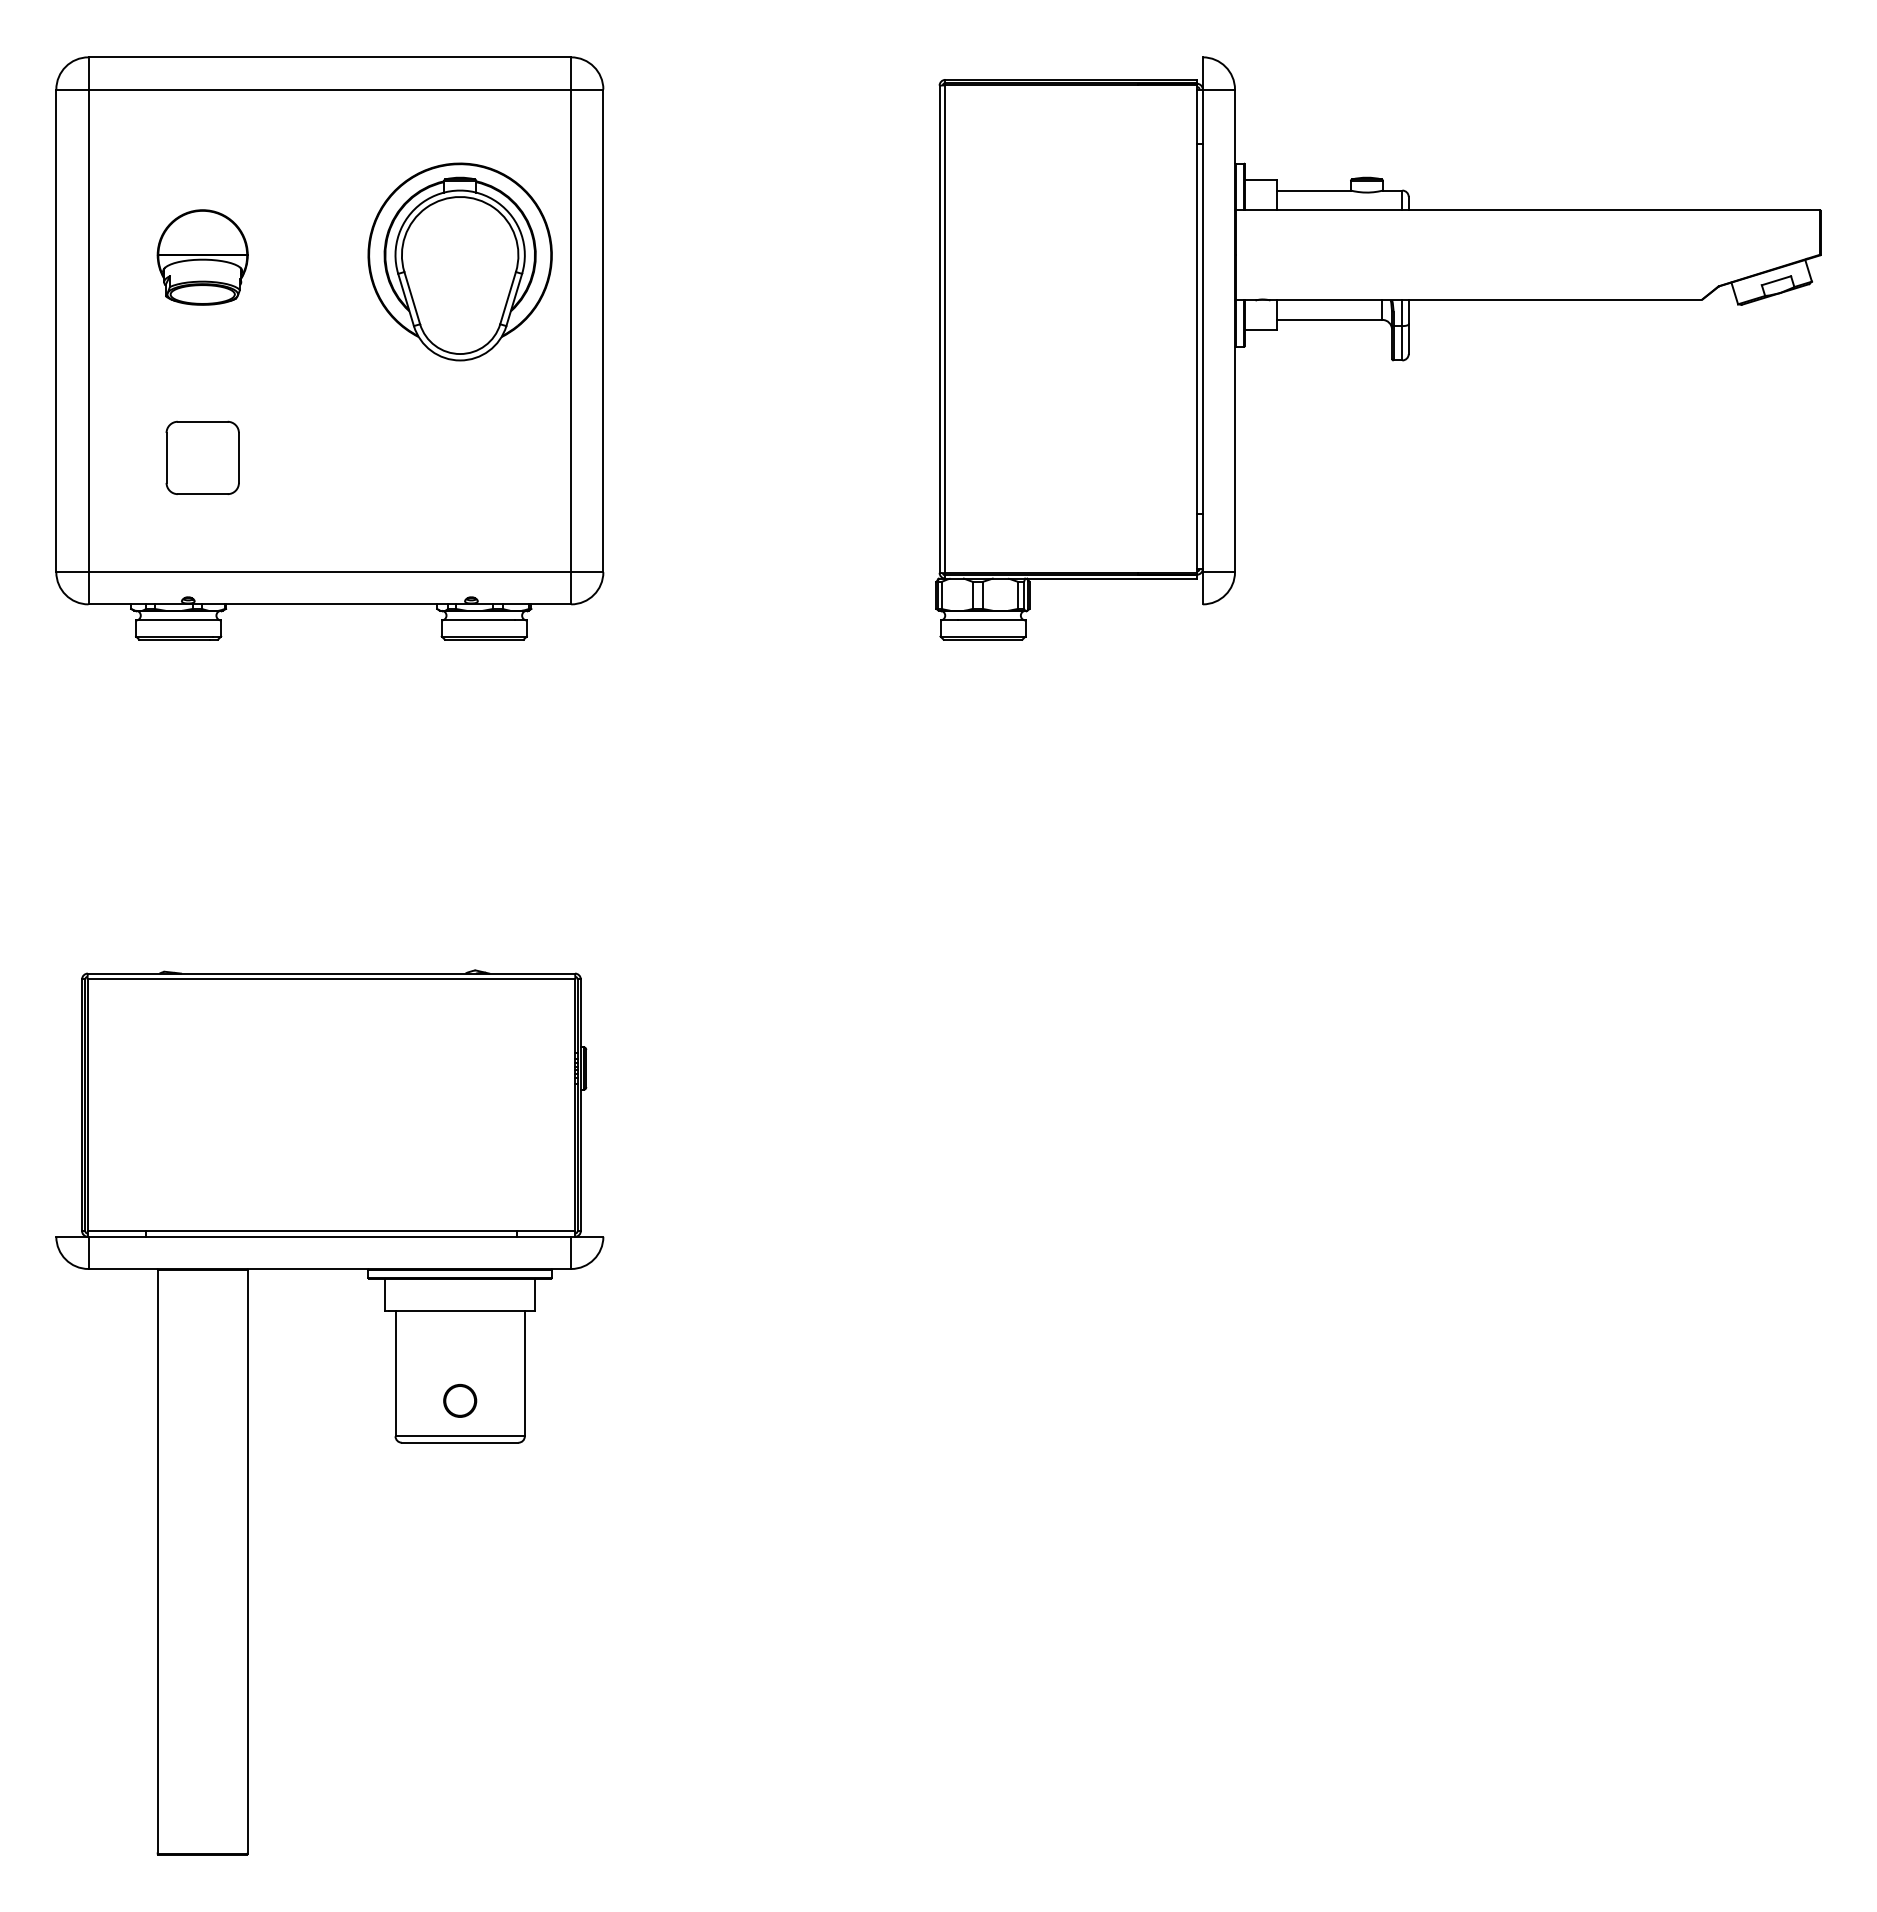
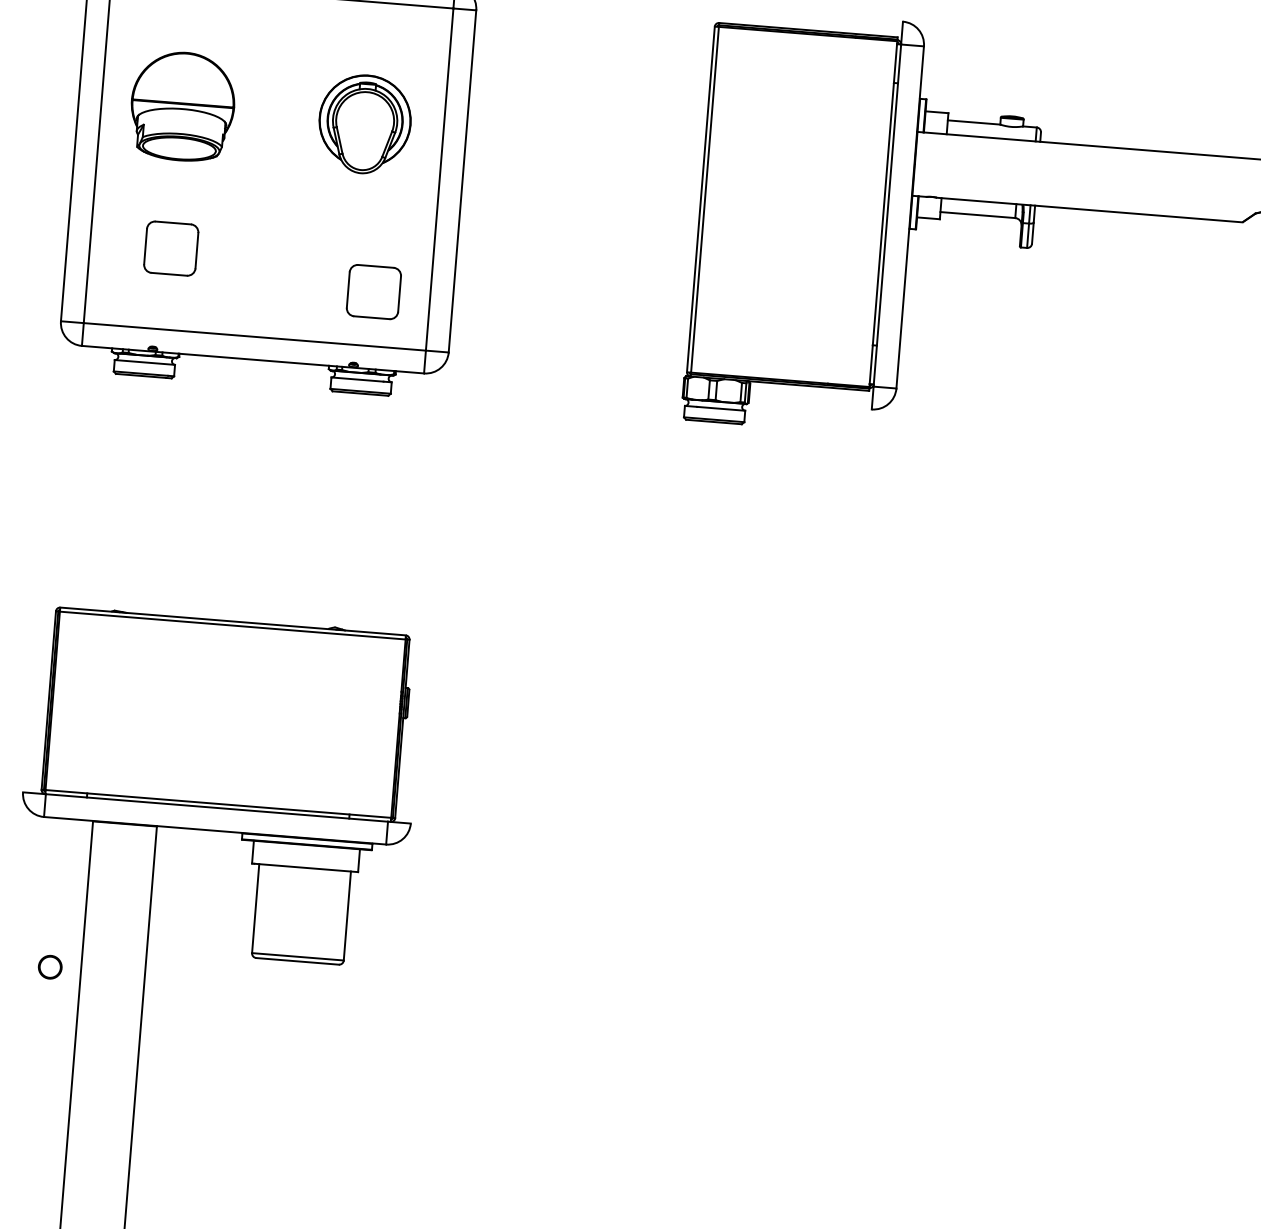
part: (202, 257) -> (182, 106), size x1.6
part: (459, 261) -> (364, 124), size x0.7
part: (491, 495) -> (373, 291), added
circle: (460, 1400) -> (50, 966), moved

